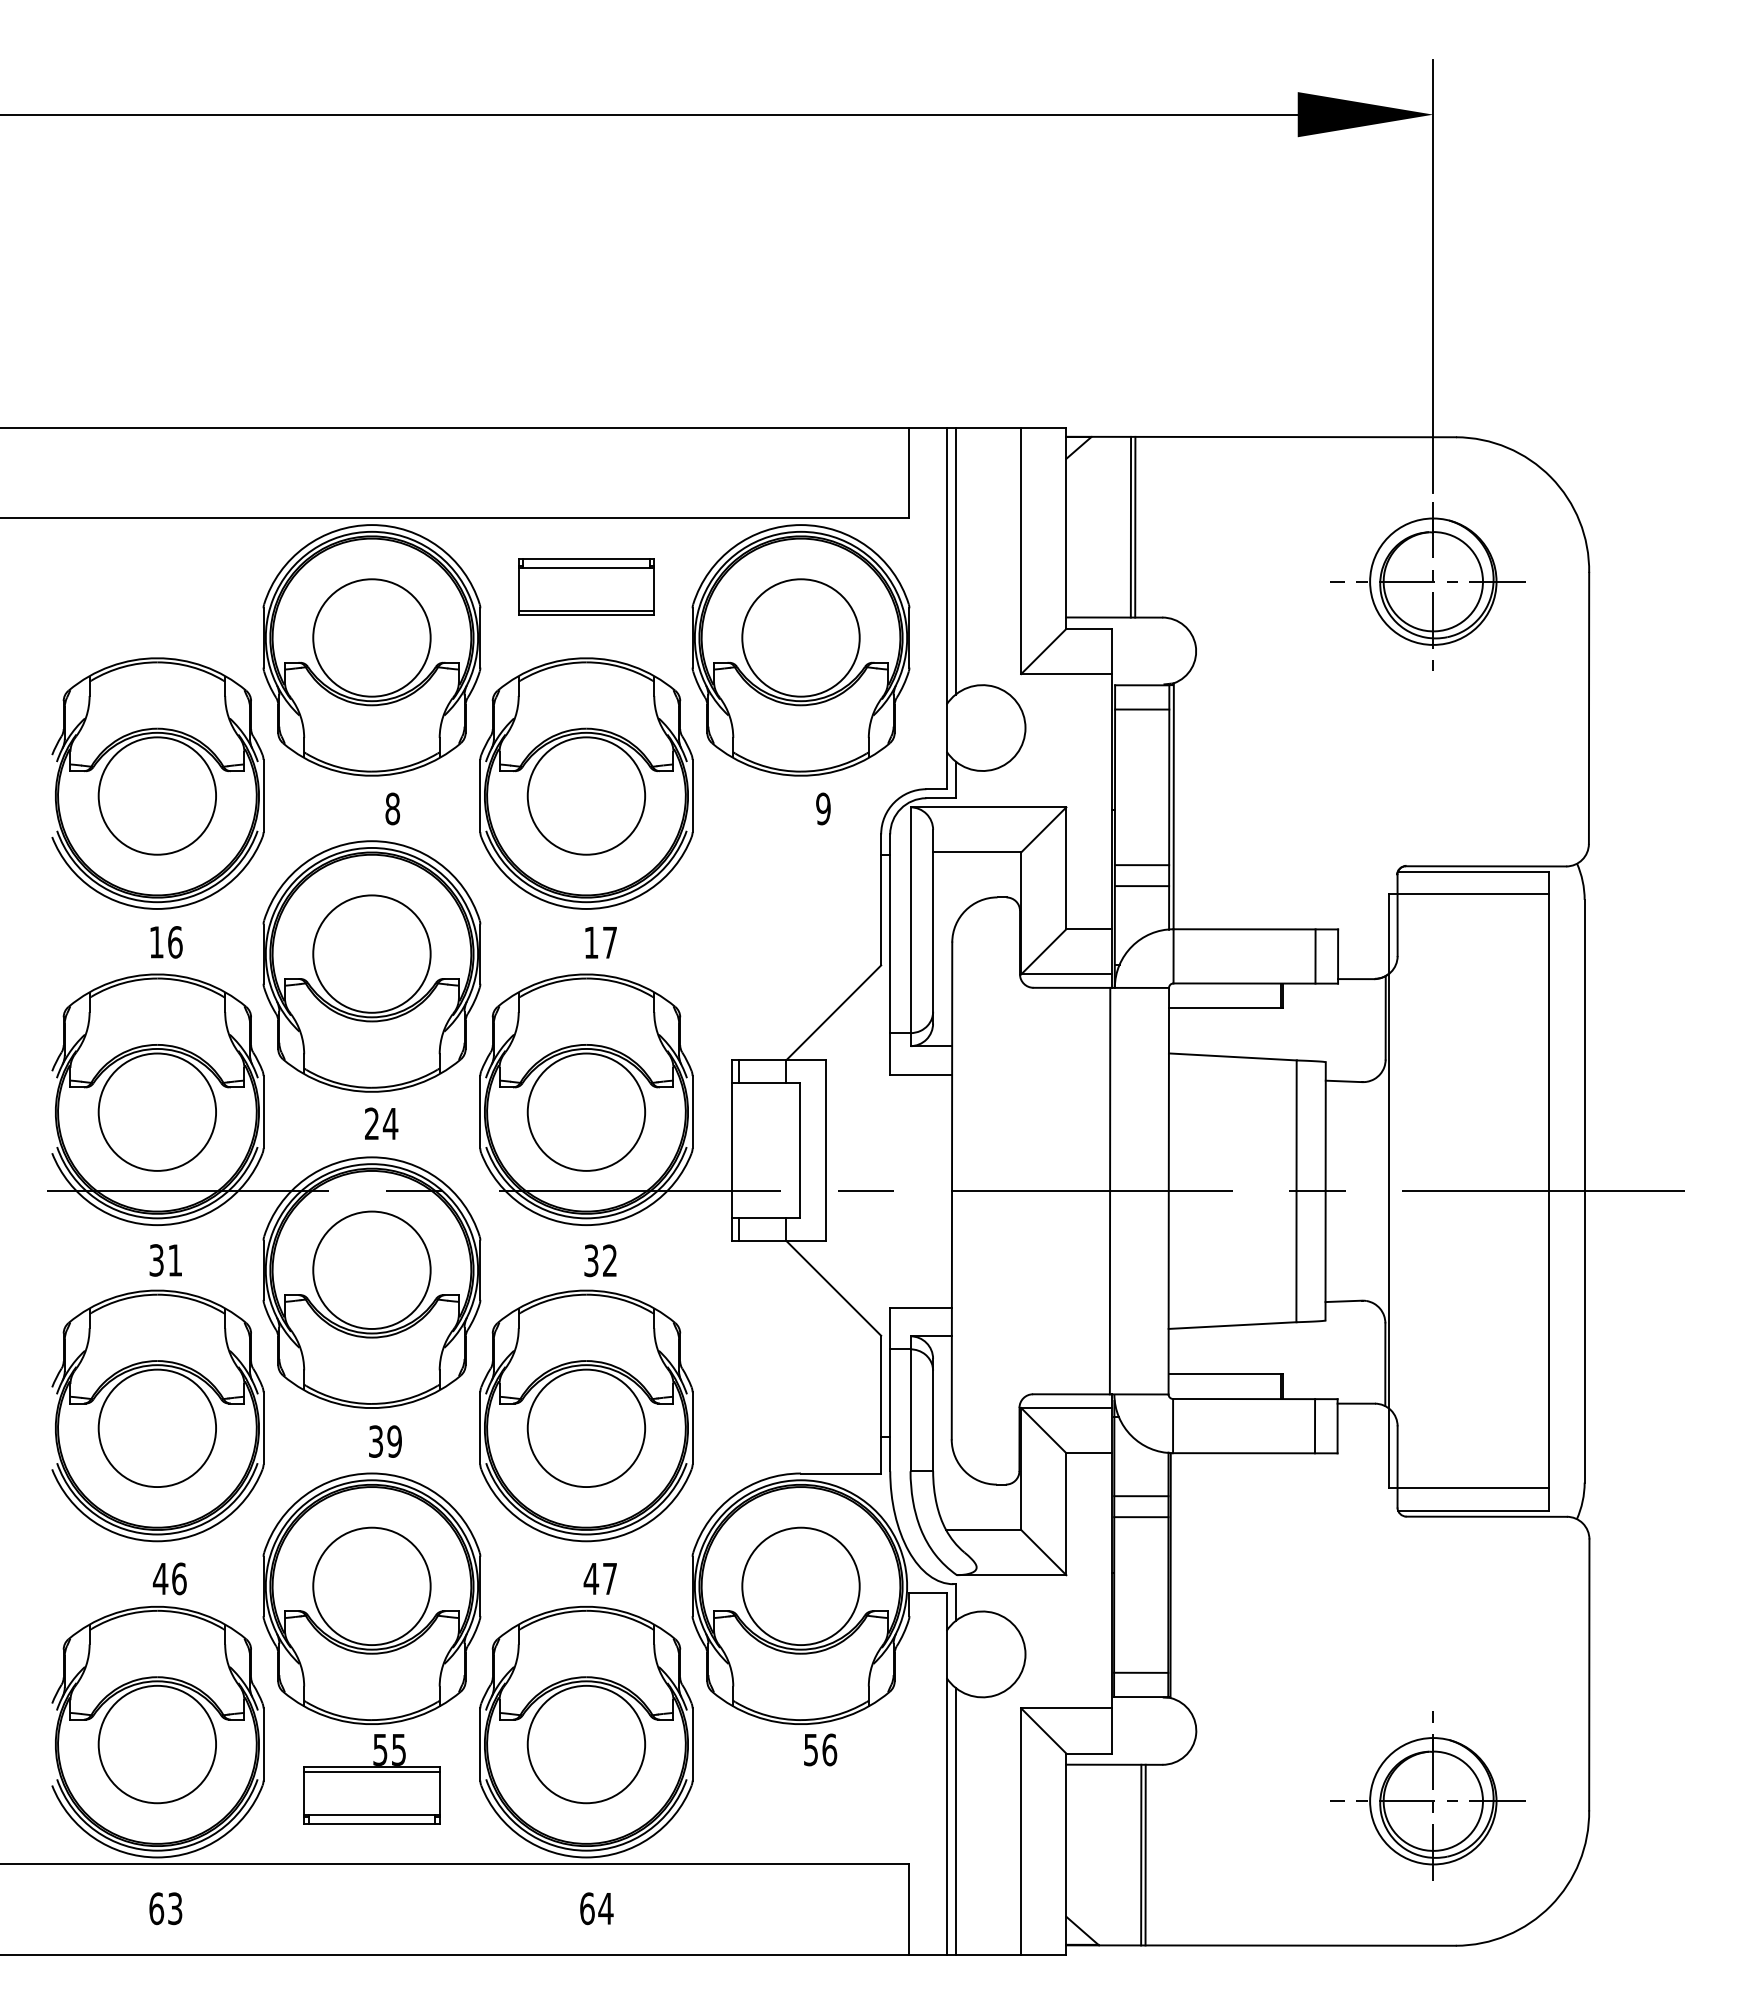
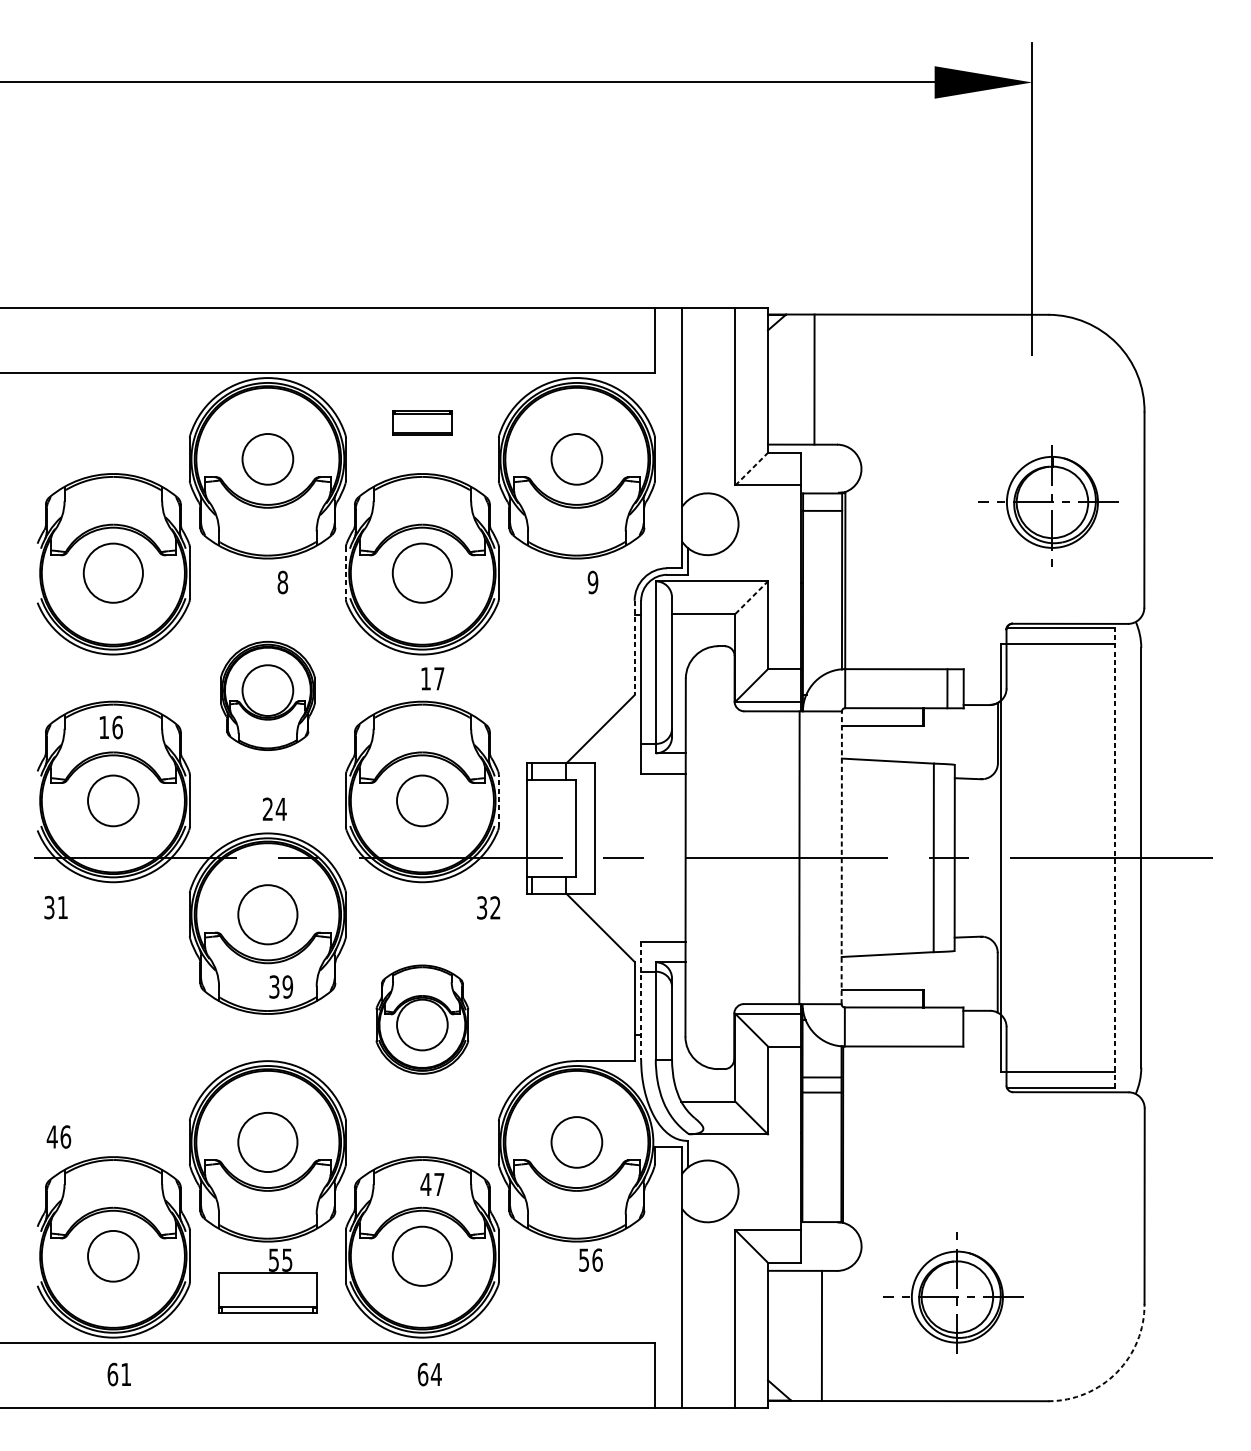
line: (1135, 526) -> (817, 379), removed
line: (955, 560) -> (688, 403), removed
part: (586, 586) -> (422, 422), size x0.6
part: (1427, 586) -> (1048, 505), moved
circle: (371, 637) -> (267, 459), size x0.6
circle: (800, 637) -> (576, 459), size x0.6
line: (1043, 651) -> (751, 469), solid -> dashed
circle: (157, 795) -> (113, 572), size x0.7
circle: (586, 795) -> (422, 572), size x0.7
line: (480, 796) -> (346, 573), solid -> dashed
line: (1043, 829) -> (751, 597), solid -> dashed
line: (1141, 865) -> (822, 623), removed
line: (1141, 886) -> (822, 638), removed
line: (881, 900) -> (634, 648), solid -> dashed
text: (166, 942) -> (111, 727), moved
part: (371, 966) -> (267, 695), size x0.6
circle: (157, 1111) -> (113, 800), size x0.6
circle: (586, 1111) -> (422, 800), size x0.6
line: (692, 1111) -> (498, 800), solid -> dashed
line: (1168, 1190) -> (841, 857), solid -> dashed
line: (1548, 1191) -> (1115, 858), solid -> dashed
text: (165, 1260) -> (55, 907), moved
text: (600, 1260) -> (488, 907), moved
circle: (371, 1269) -> (267, 914), size x0.7
line: (890, 1389) -> (641, 1000), solid -> dashed
part: (157, 1415) -> (113, 1019), removed
part: (586, 1415) -> (422, 1019), size x0.6
line: (1314, 1426) -> (946, 1027), removed
text: (385, 1441) -> (281, 986), moved
text: (169, 1578) -> (58, 1136), moved
text: (599, 1578) -> (431, 1184), moved
circle: (371, 1586) -> (267, 1142), size x0.7
circle: (800, 1586) -> (576, 1142), size x0.6
line: (1141, 1672) -> (822, 1204), removed
circle: (157, 1744) -> (113, 1256), size x0.6
circle: (586, 1744) -> (422, 1256), size x0.7
line: (371, 1771) -> (267, 1275), removed
part: (1427, 1795) -> (953, 1293), moved
line: (955, 1820) -> (688, 1311), removed
line: (1145, 1854) -> (824, 1335), removed
arc: (1550, 1905) -> (1116, 1372), solid -> dashed
text: (175, 1908) -> (126, 1374), 63 -> 61

